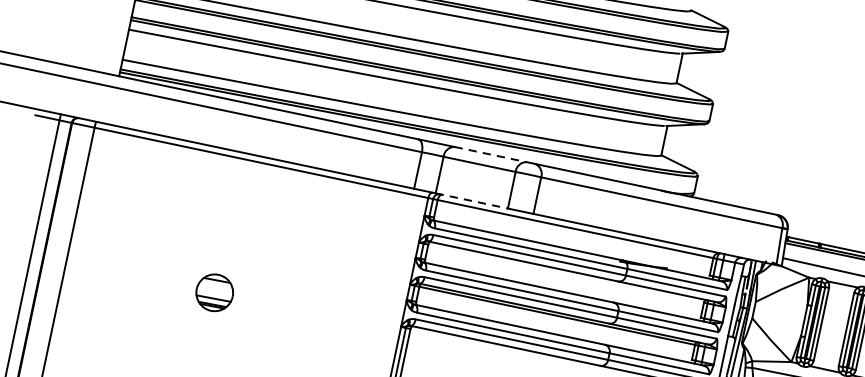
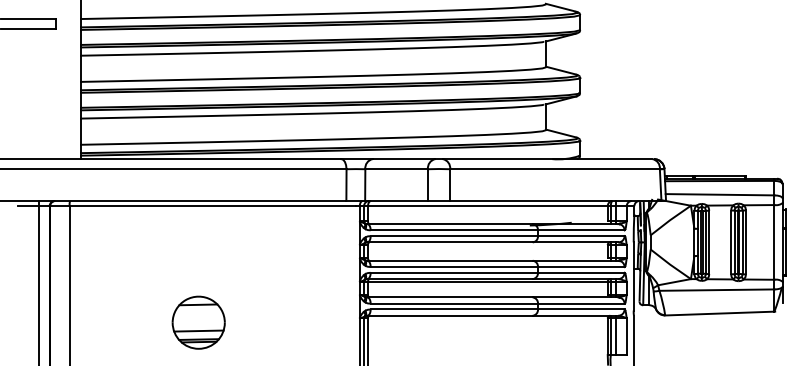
line: (491, 155) -> (404, 159), dashed -> solid
line: (472, 201) -> (397, 201), dashed -> solid
part: (214, 292) -> (198, 322), size x1.67

